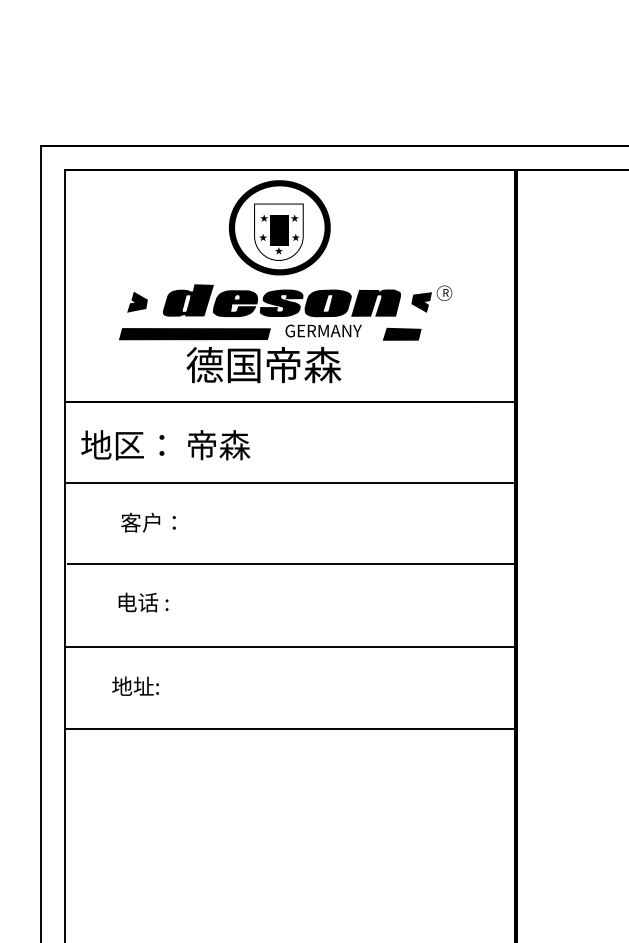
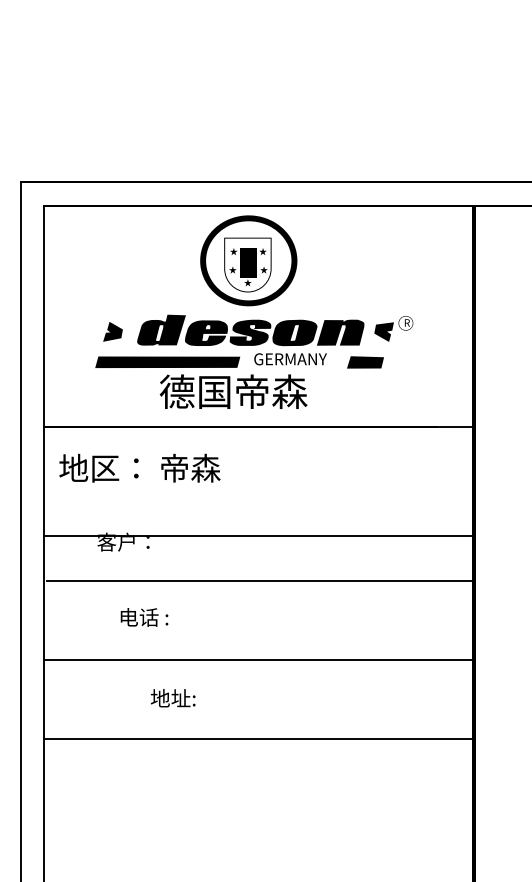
line: (290, 483) -> (258, 536), moved
text: (143, 602) -> (144, 617), moved
text: (135, 685) -> (173, 697), moved

